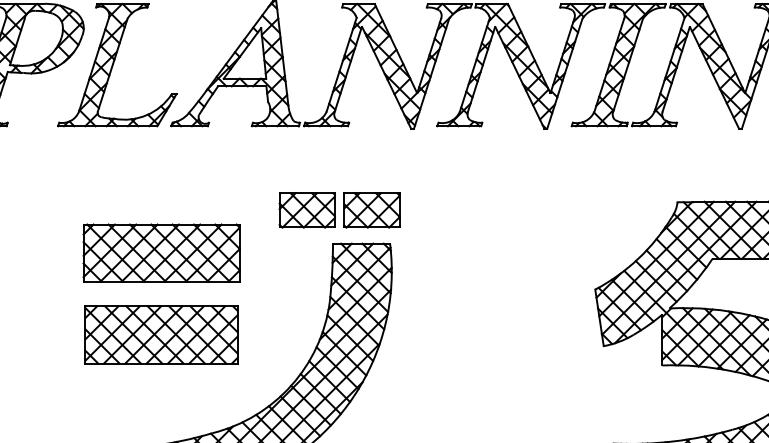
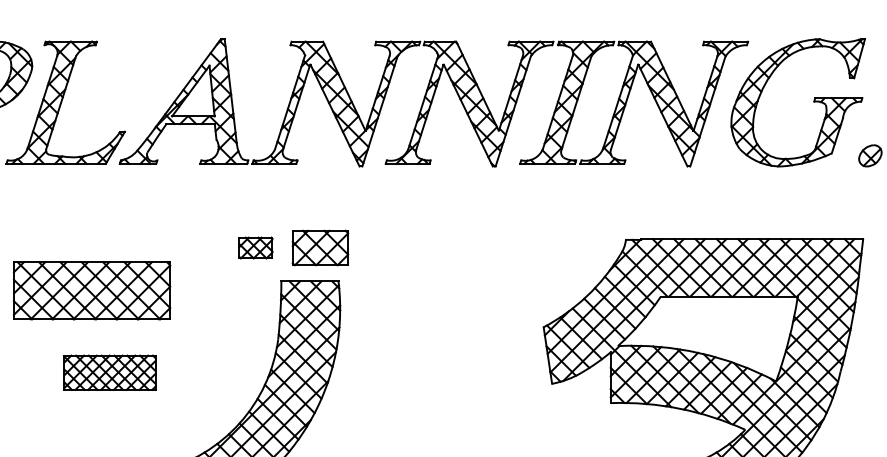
part: (307, 209) -> (255, 247), size x0.6
part: (161, 252) -> (91, 290), moved
part: (161, 334) -> (109, 372), size x0.6

